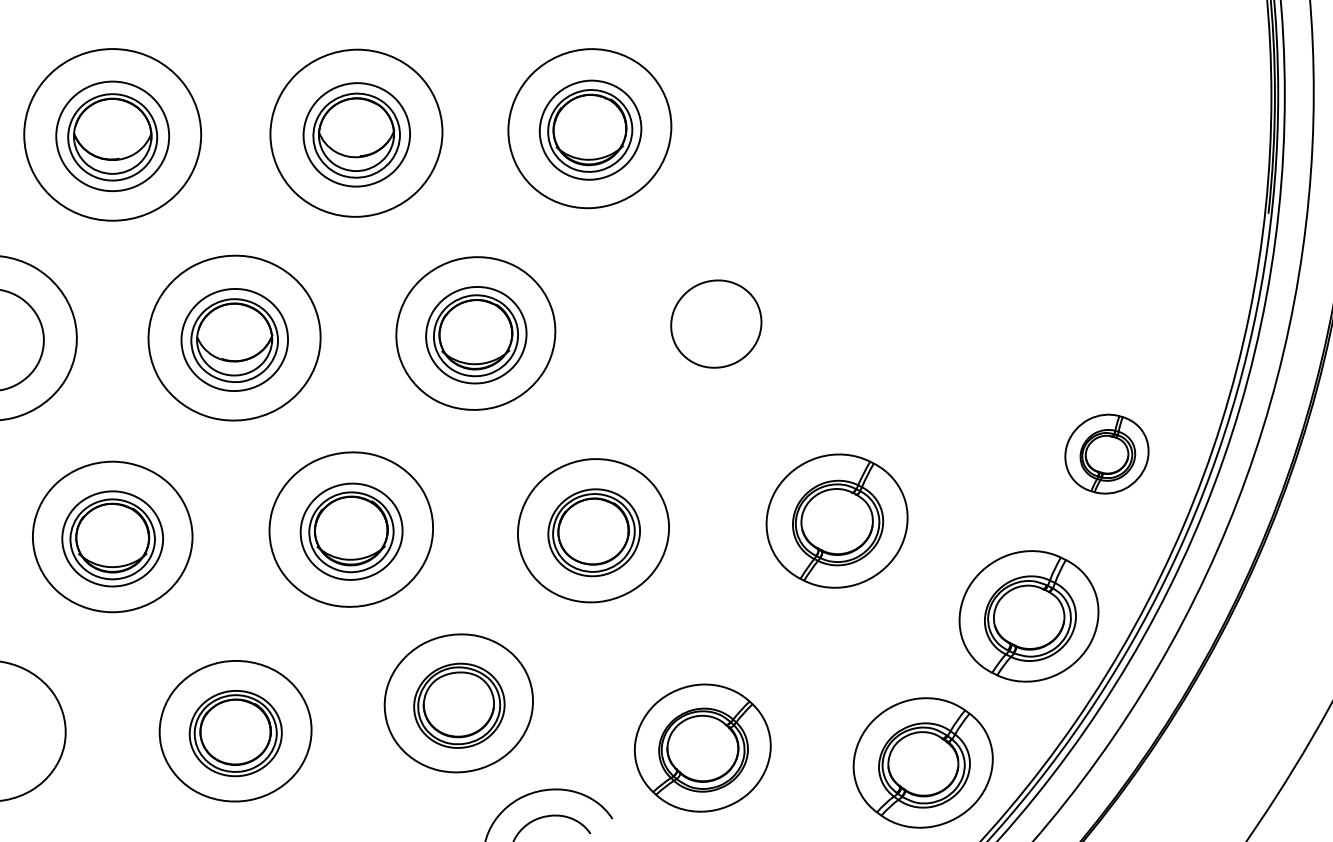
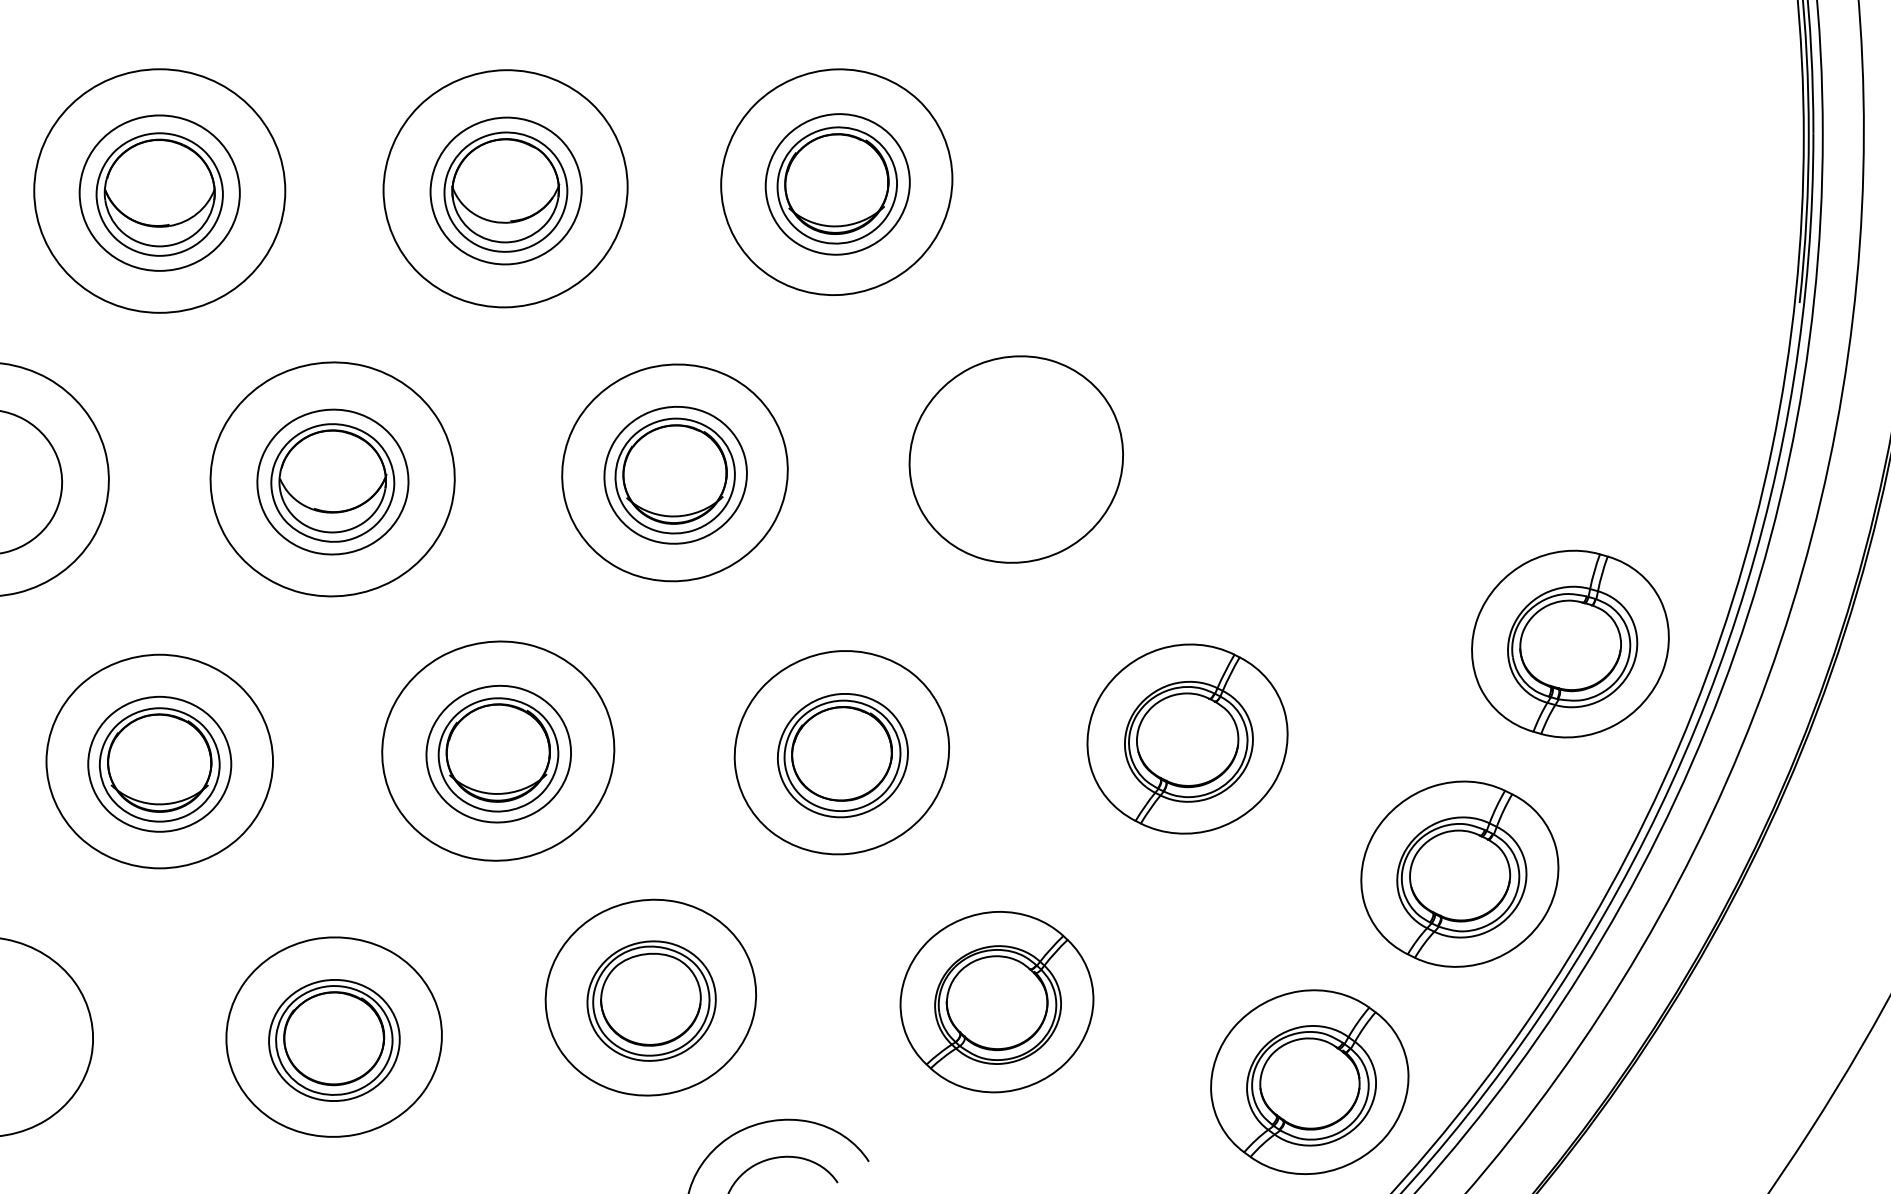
part: (715, 324) -> (1015, 459), size x1.67
part: (1107, 453) -> (1570, 643), size x1.67
part: (702, 748) -> (996, 1002), moved

